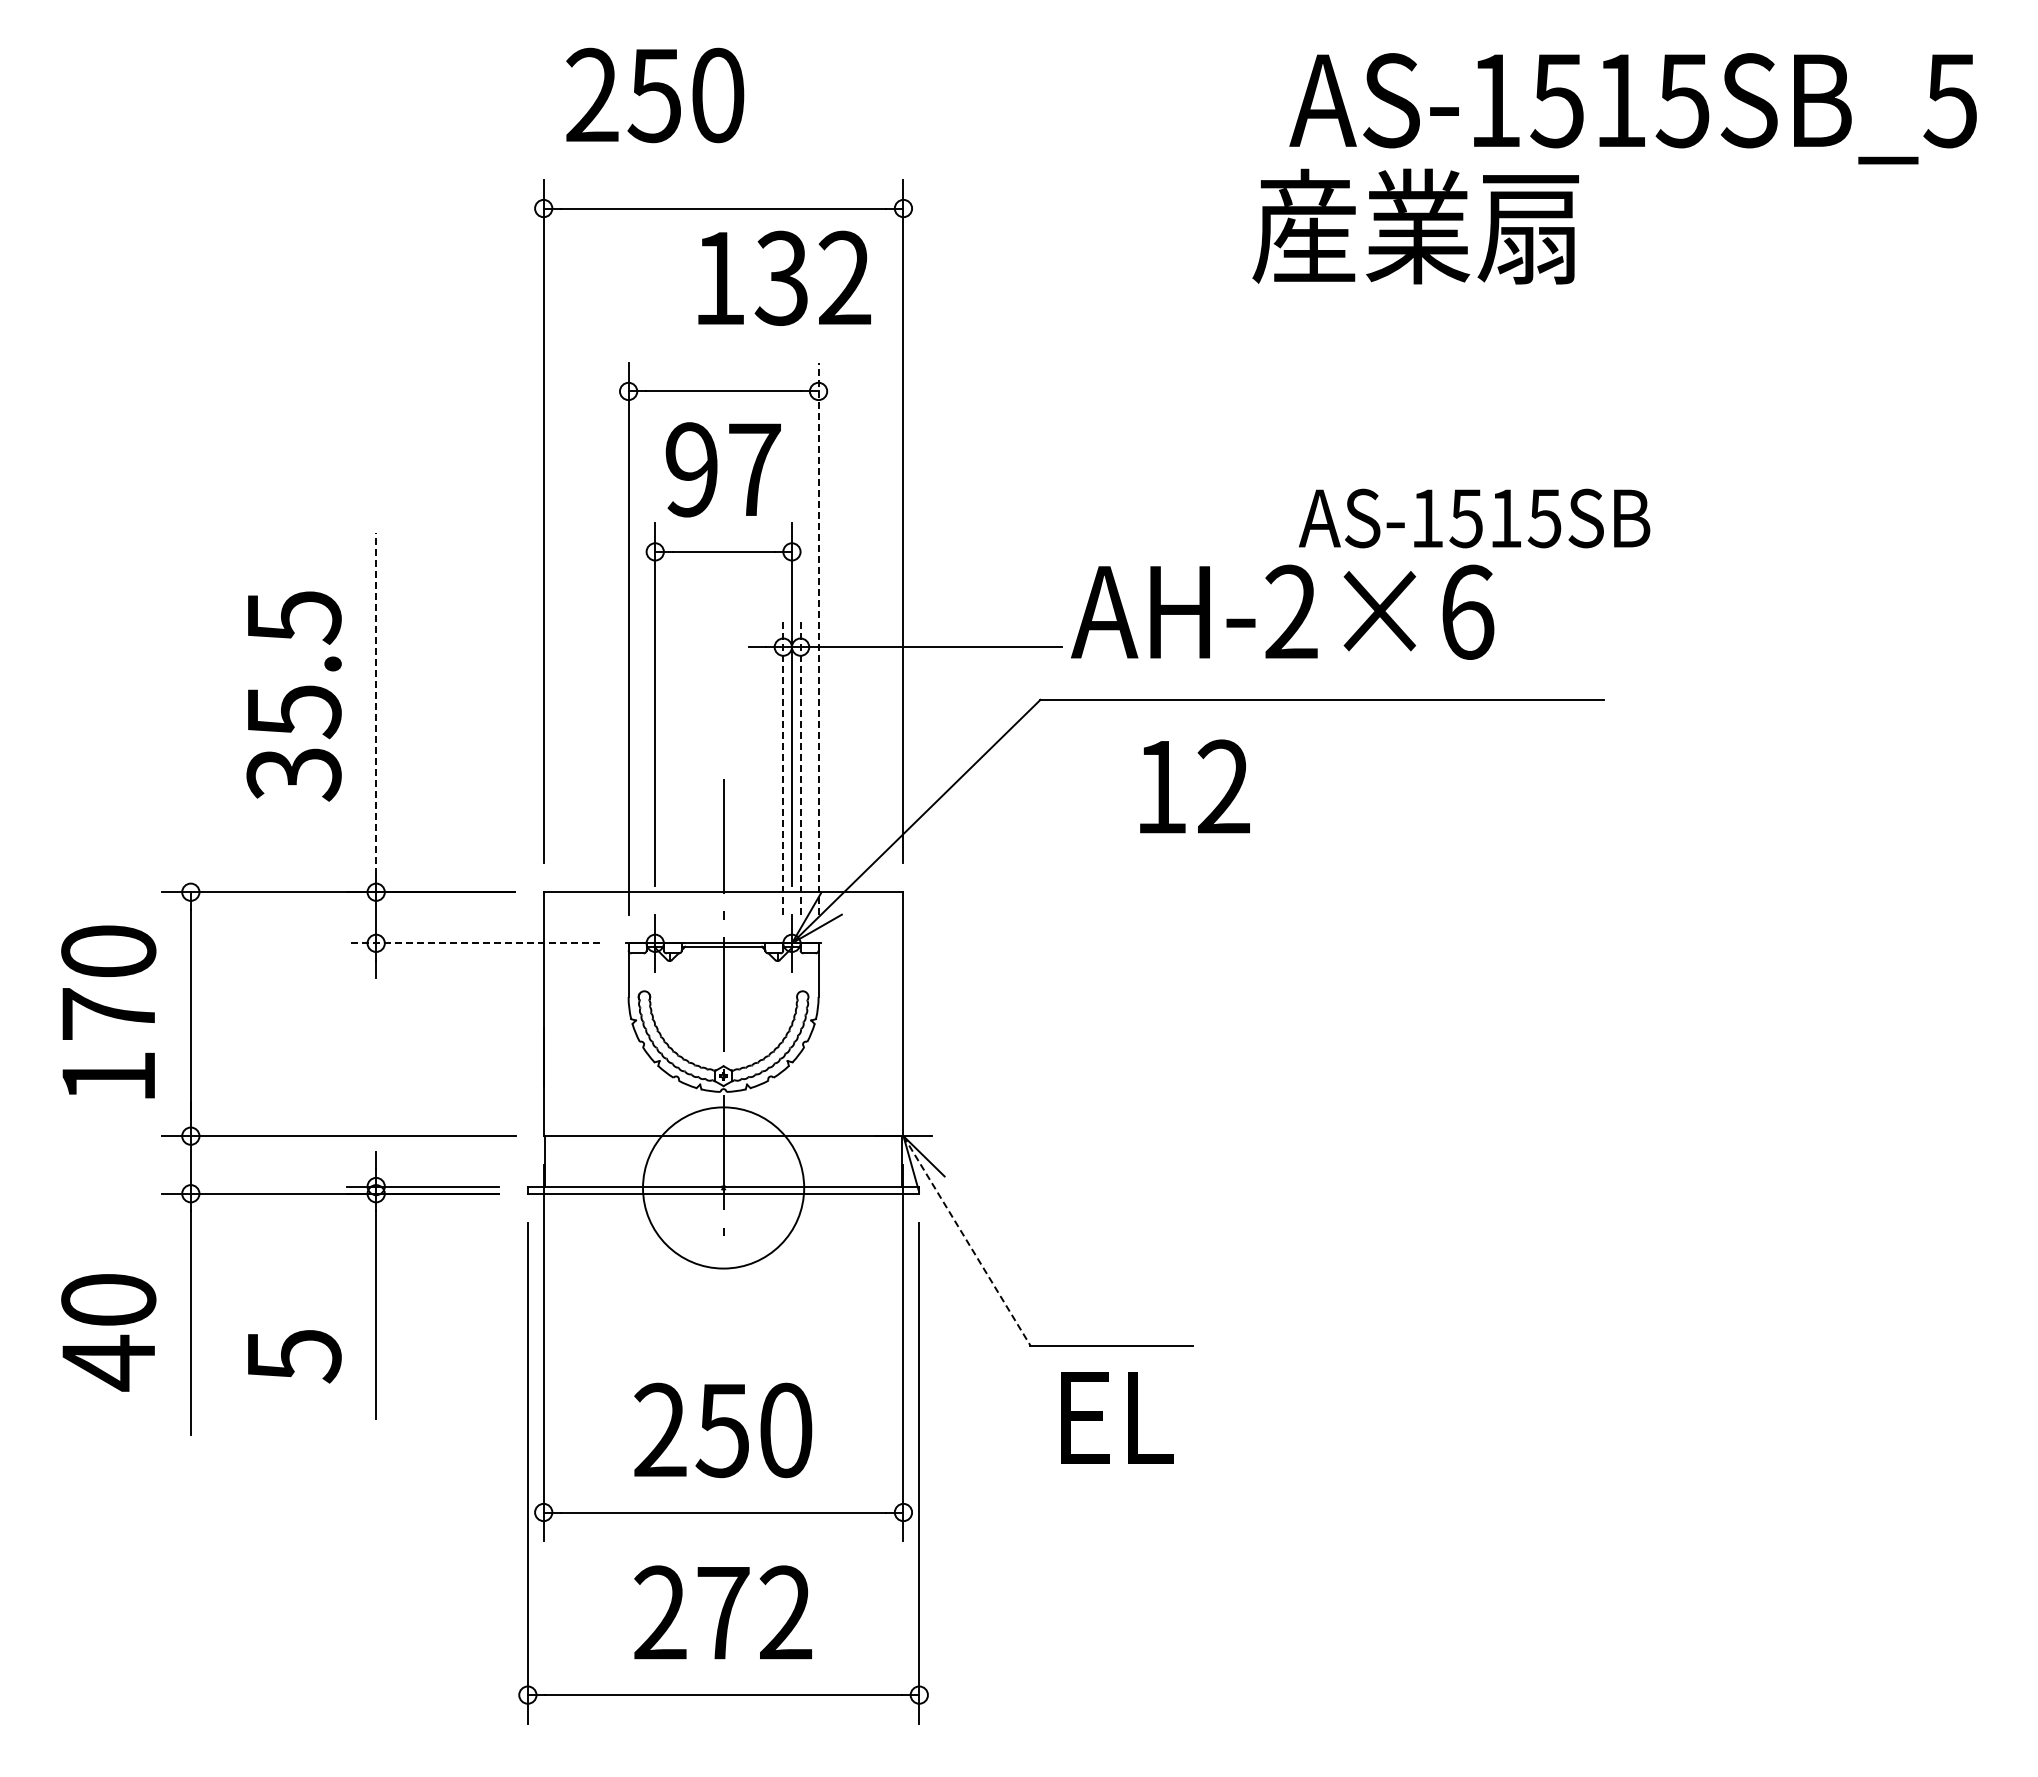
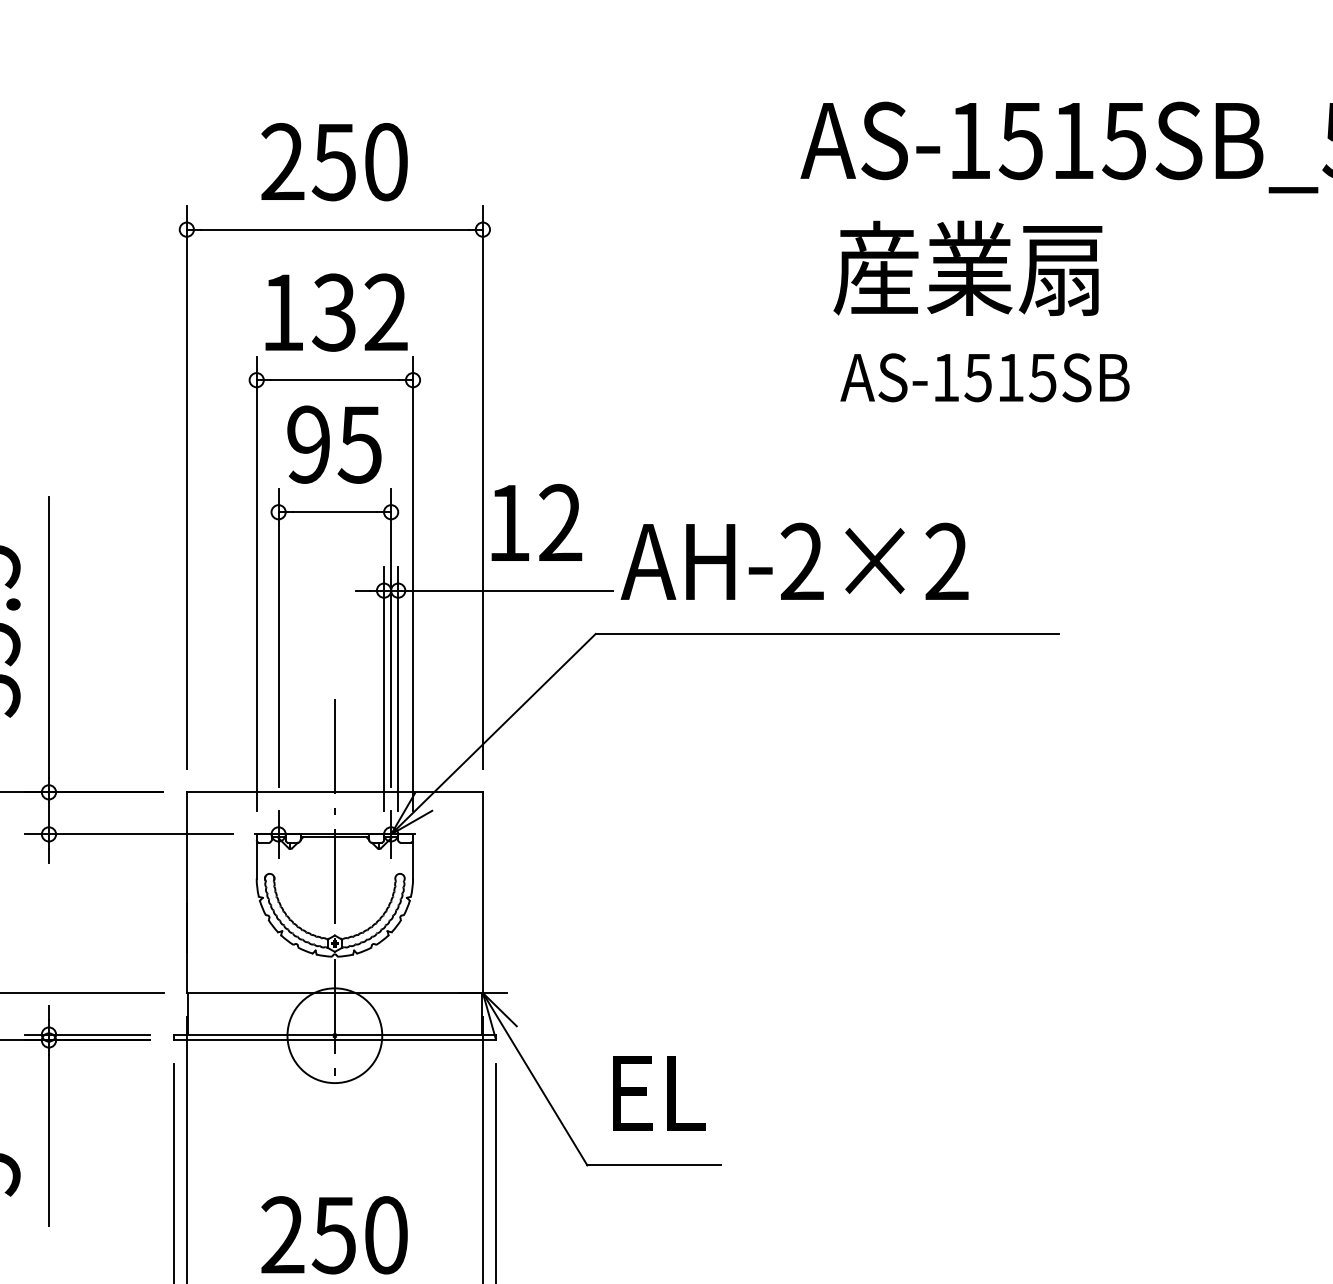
text: (655, 95) -> (334, 162), moved
text: (1415, 226) -> (967, 268), moved
text: (784, 277) -> (336, 311), moved
text: (753, 470) -> (359, 445), 97 -> 95
text: (1474, 518) -> (984, 377), moved
text: (1467, 611) -> (947, 561), AH-2×6 -> AH-2×2
line: (818, 638) -> (412, 583), dashed -> solid
line: (376, 704) -> (49, 637), dashed -> solid
line: (783, 765) -> (384, 688), dashed -> solid
line: (800, 765) -> (398, 688), dashed -> solid
text: (1194, 786) -> (536, 522), moved
line: (473, 943) -> (129, 834), dashed -> solid
circle: (723, 1187) -> (334, 1035), size x0.71
line: (967, 1241) -> (535, 1079), dashed -> solid
text: (1117, 1417) -> (659, 1092), moved

